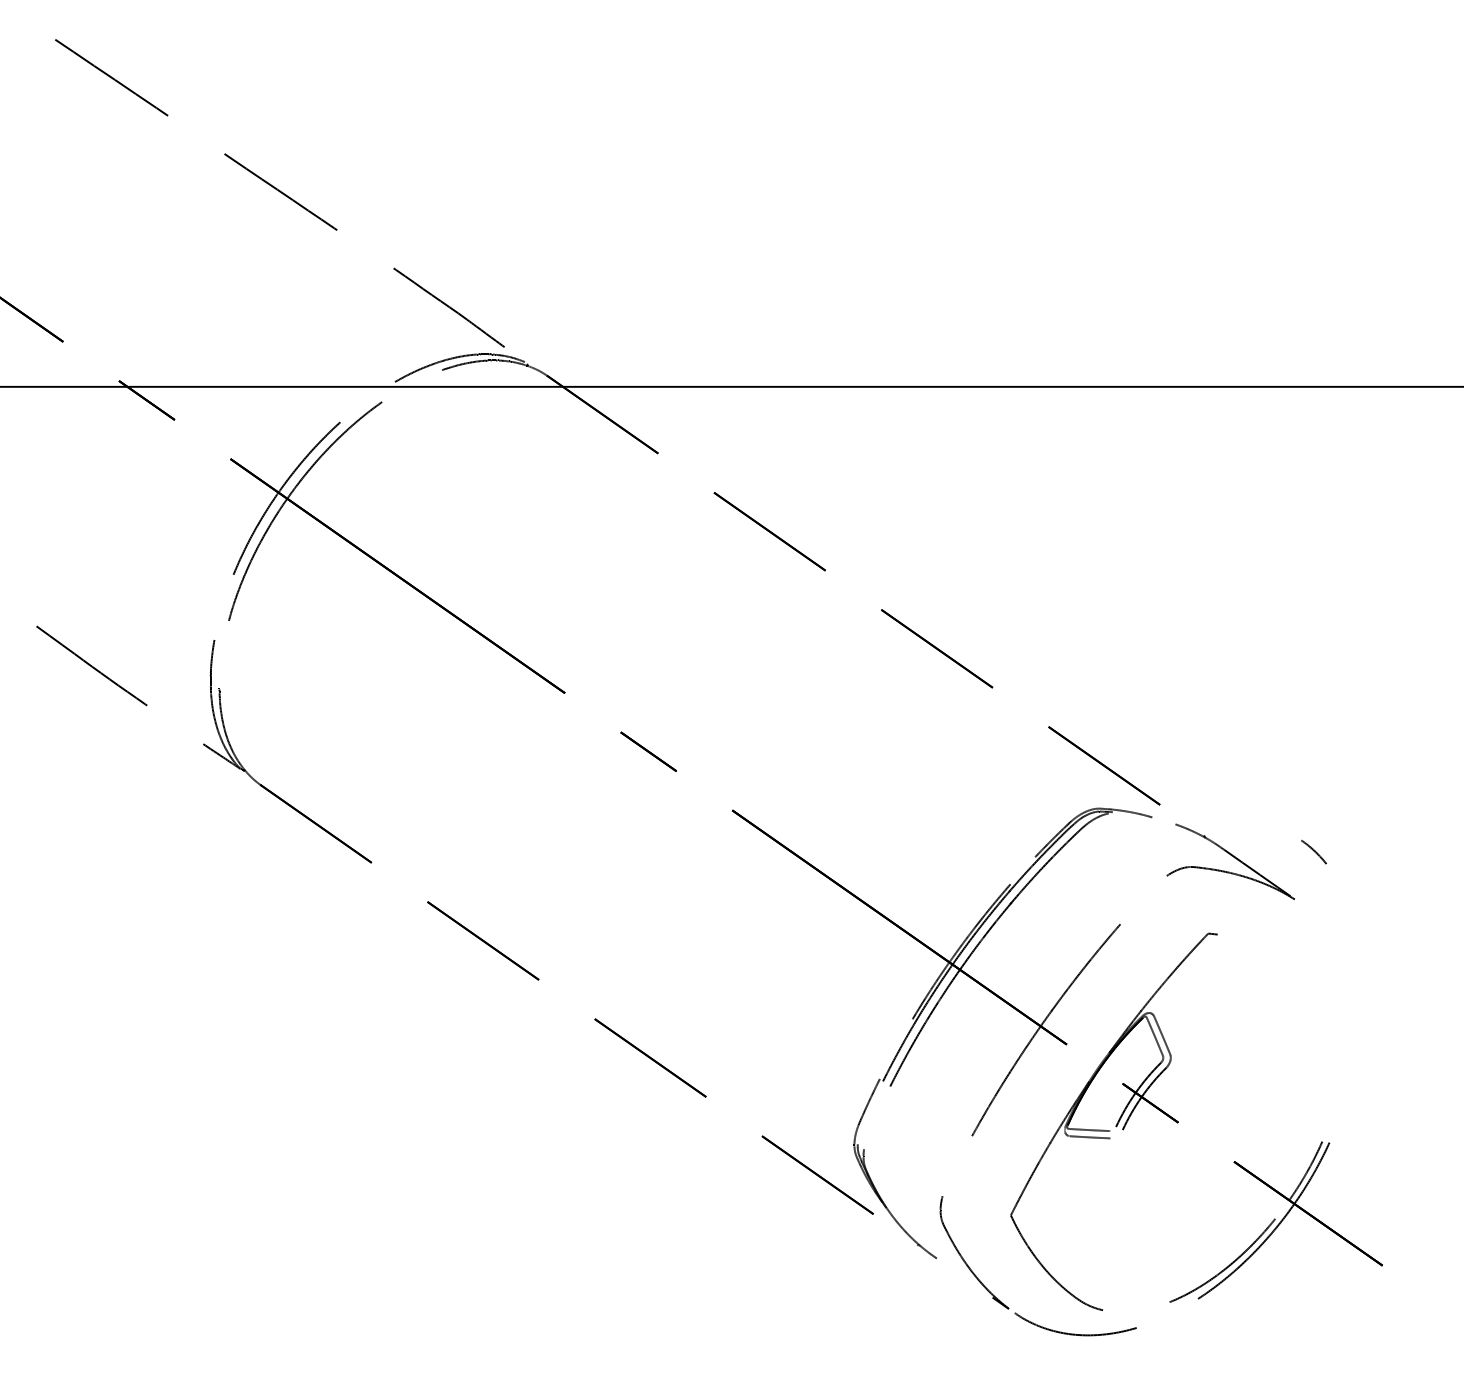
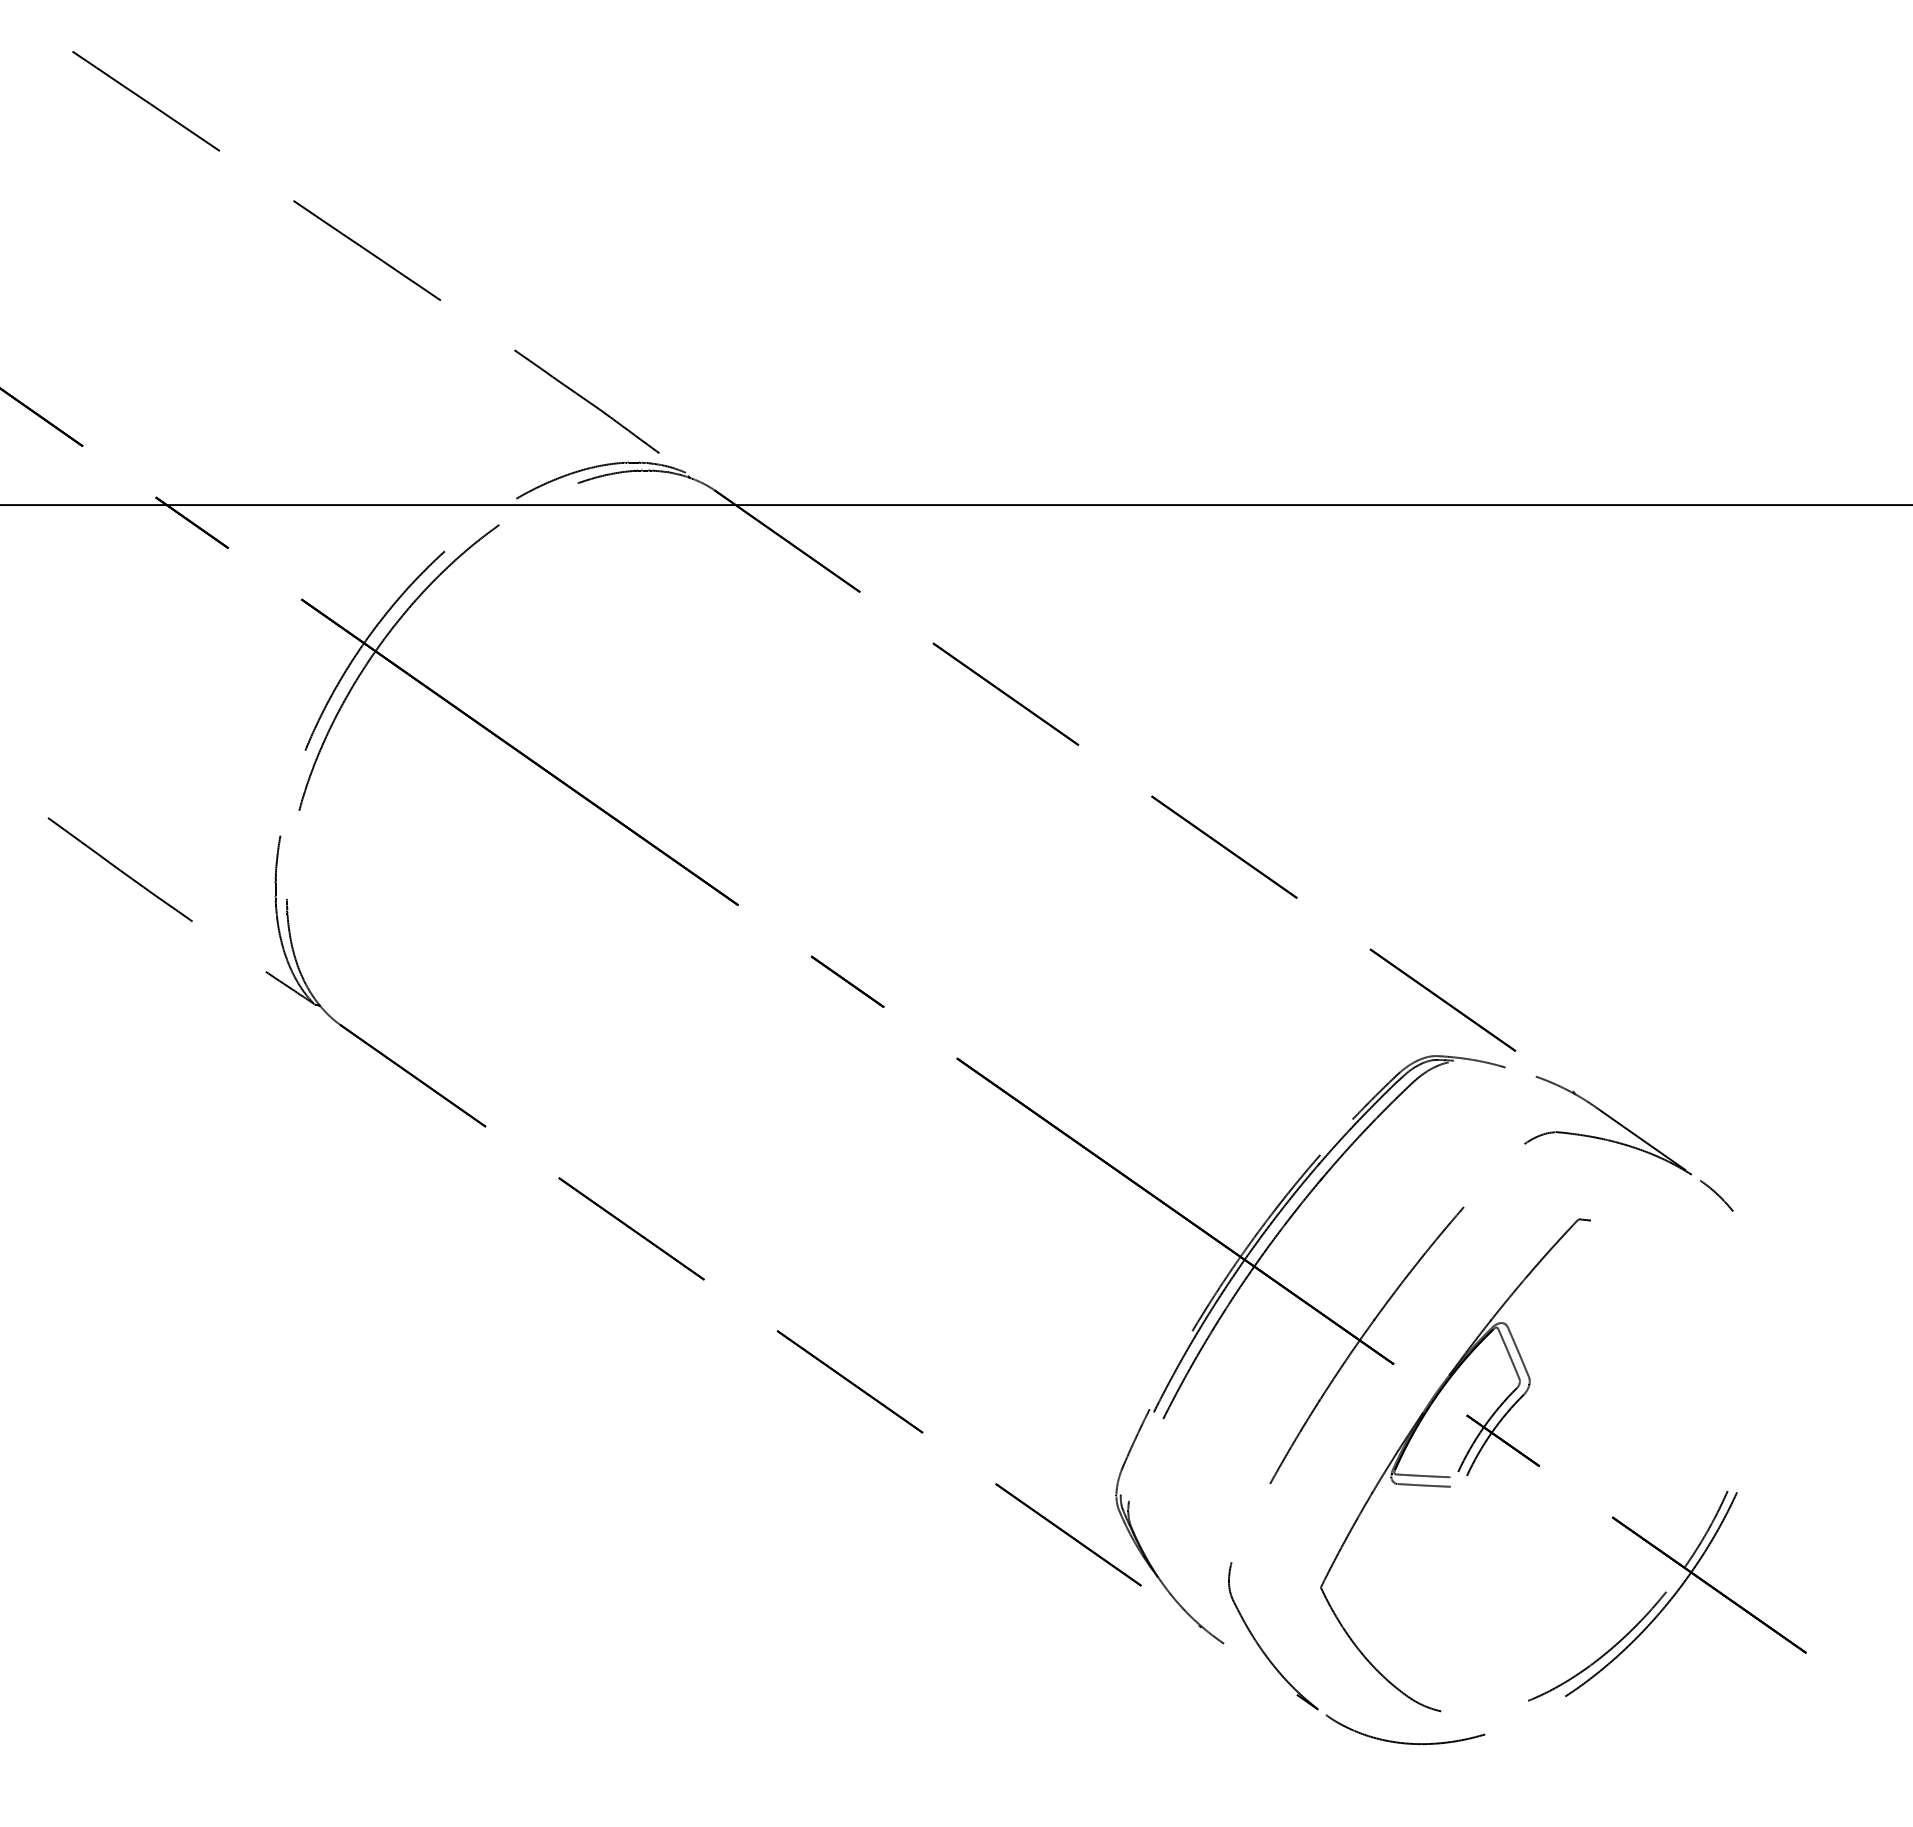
curve: (1313, 851) -> (1716, 1194), moved

